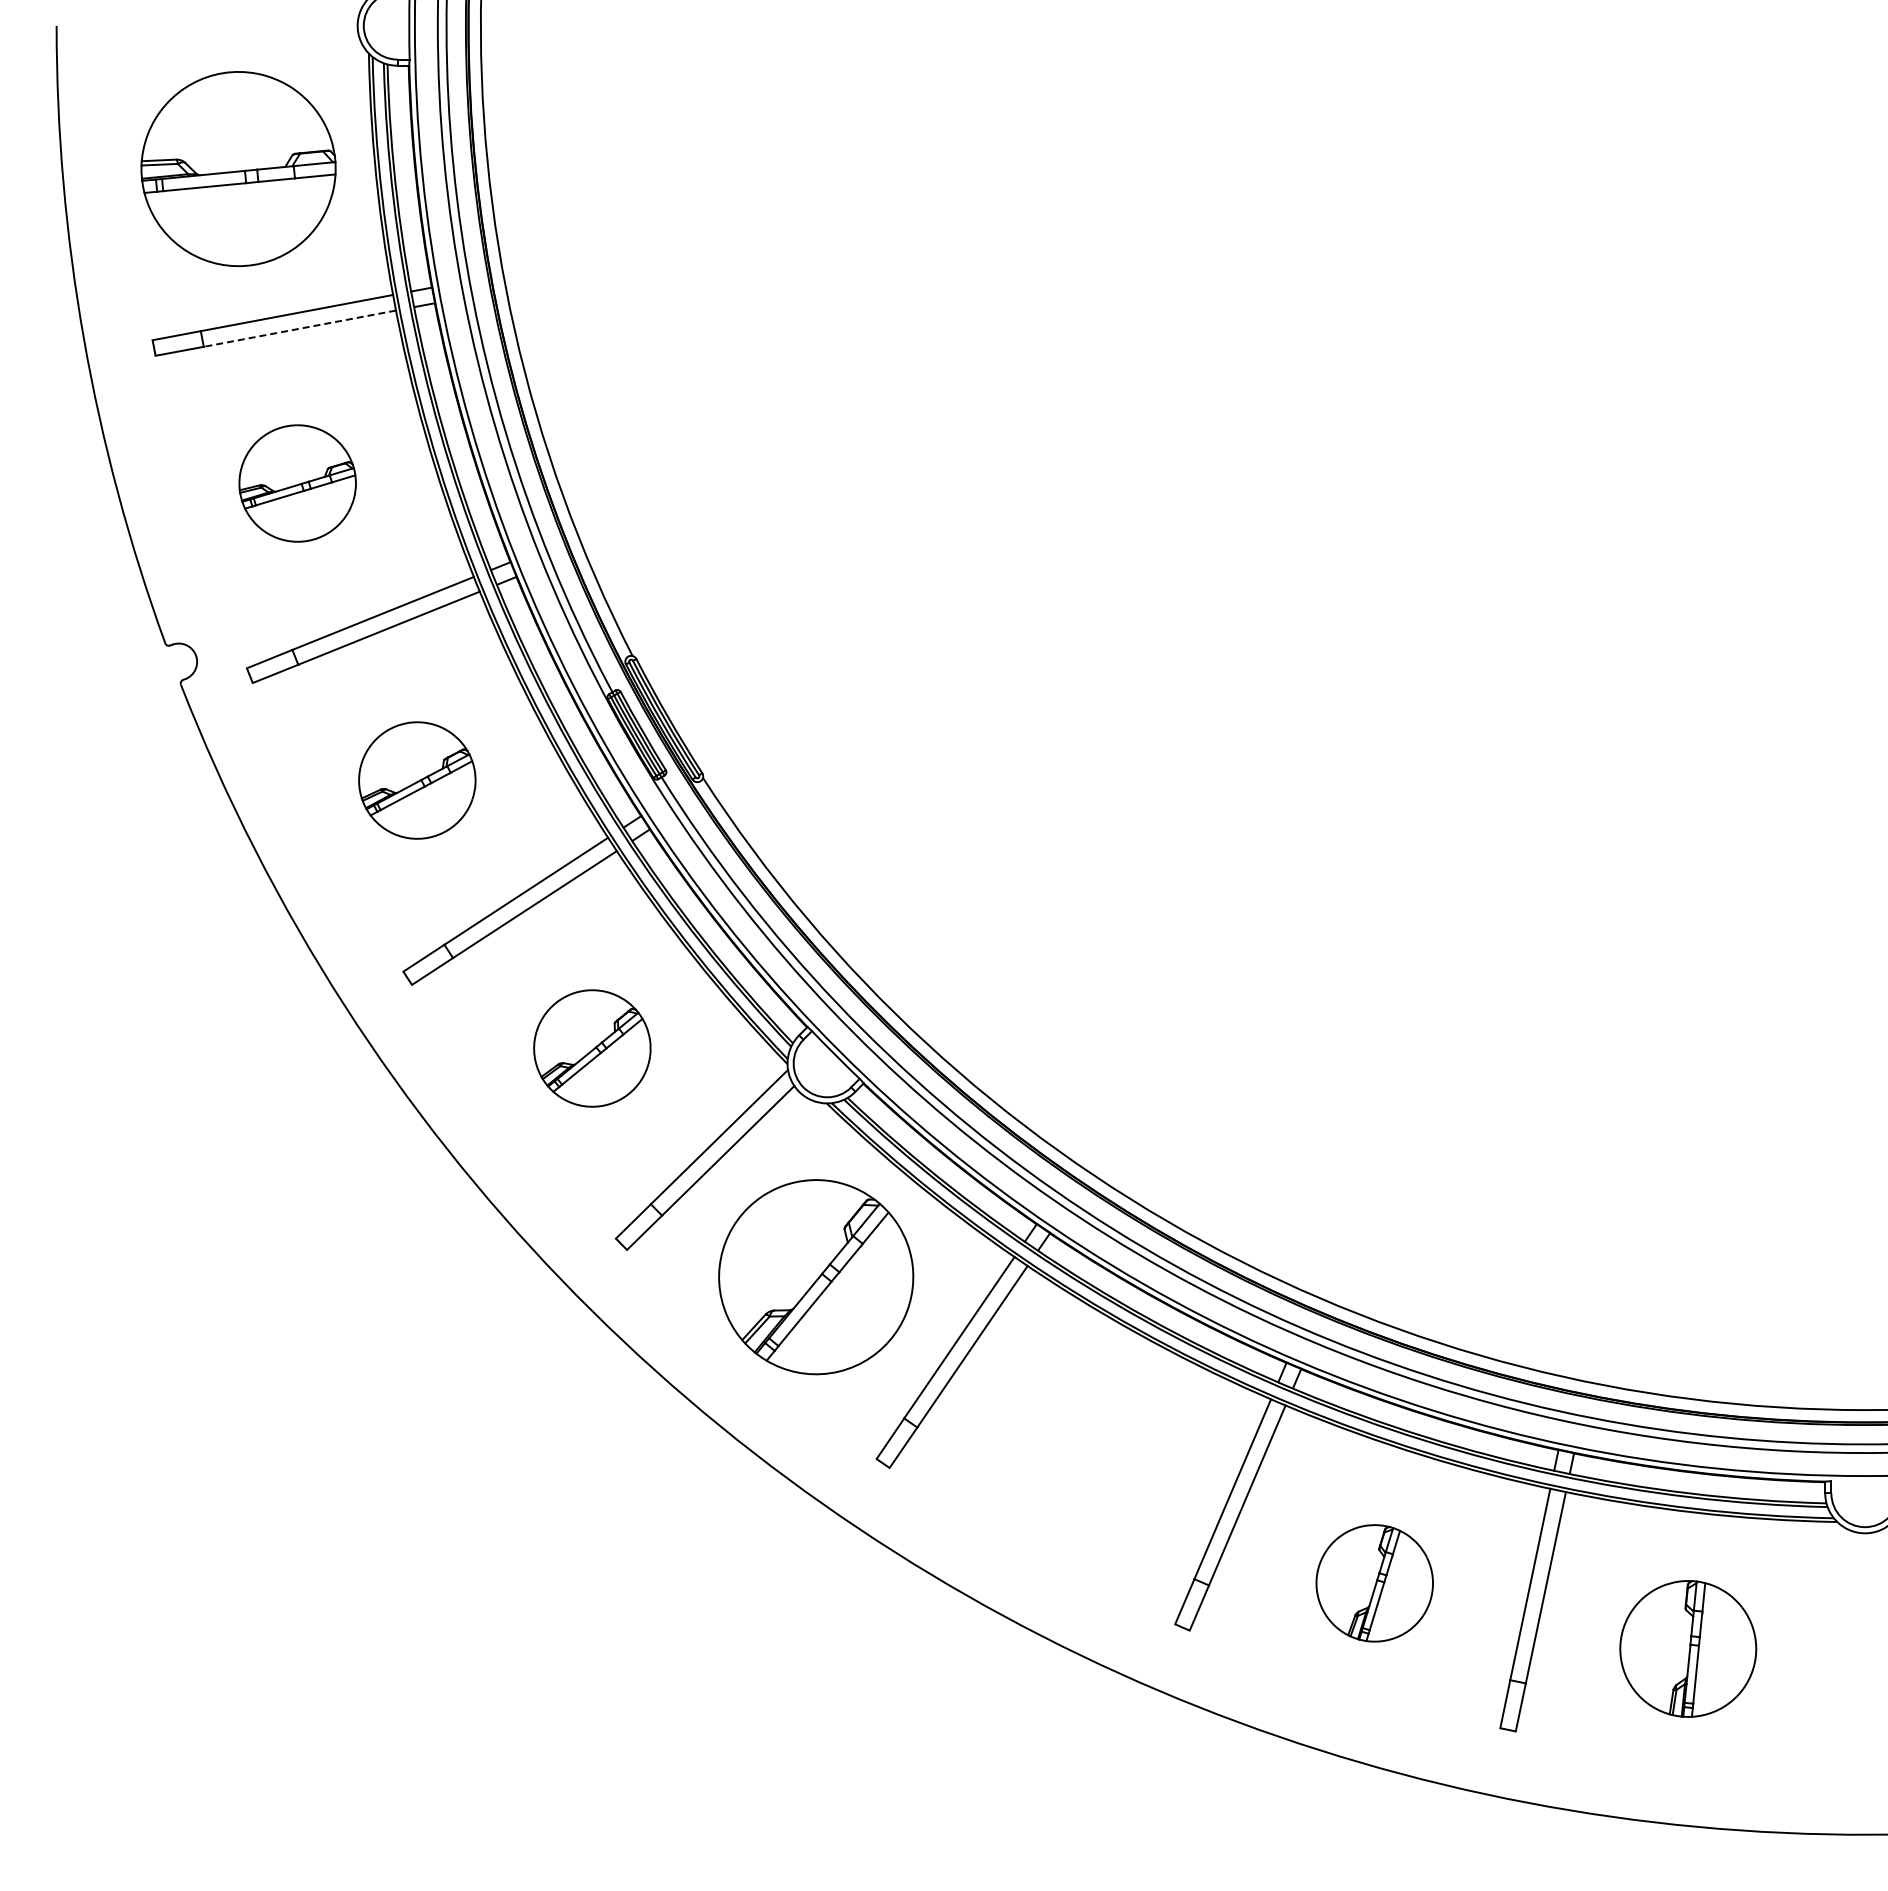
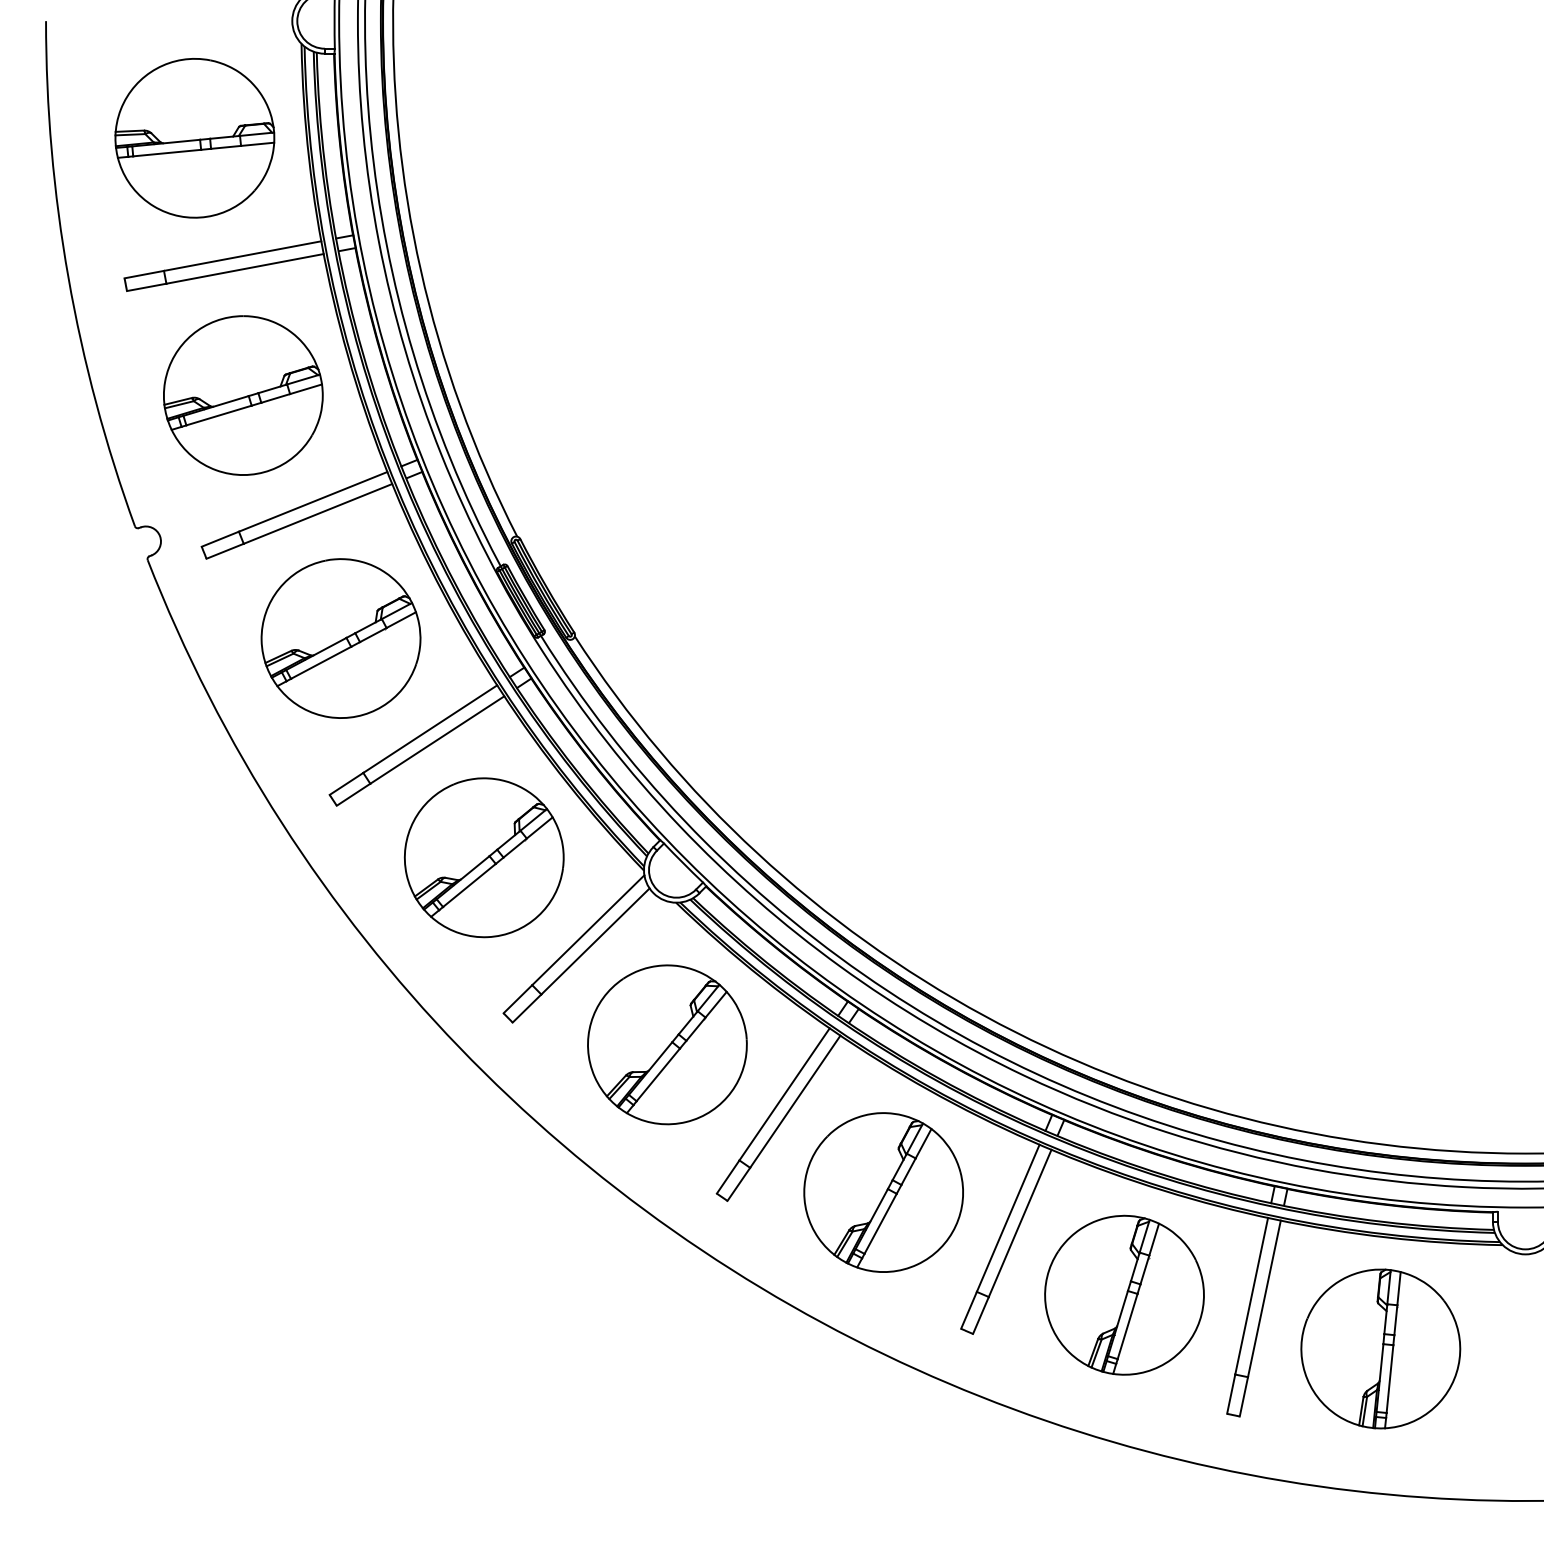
line: (299, 328) -> (244, 268), dashed -> solid
part: (297, 483) -> (243, 395), size x1.67
part: (417, 780) -> (341, 638), size x1.67
part: (592, 1048) -> (484, 857), size x1.67
part: (1080, 1457) -> (883, 1192), added
part: (1374, 1583) -> (1124, 1295), size x1.67
part: (1688, 1648) -> (1381, 1348), size x1.43

